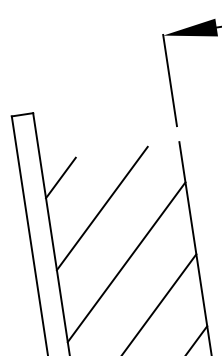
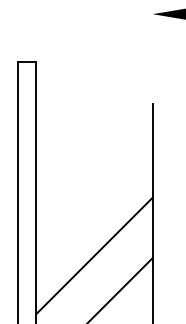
line: (169, 80) -> (152, 51), removed
line: (60, 178) -> (50, 118), removed
line: (102, 208) -> (81, 148), removed
line: (126, 262) -> (94, 195), removed

